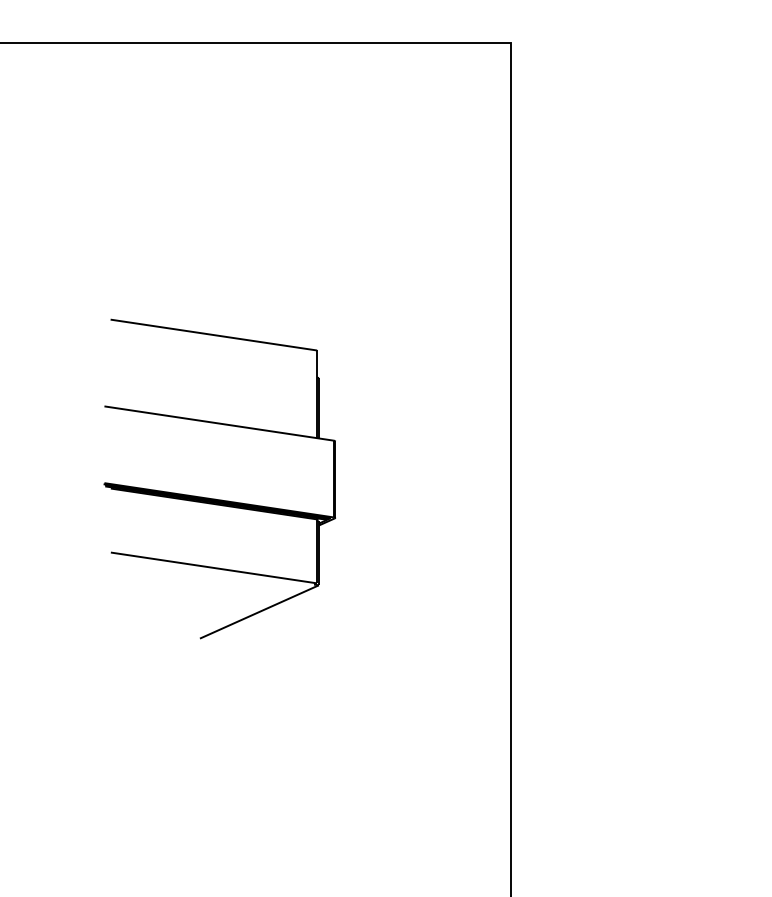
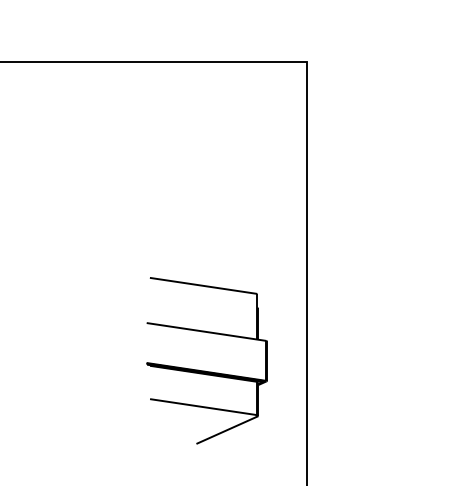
part: (217, 497) -> (205, 370), moved

